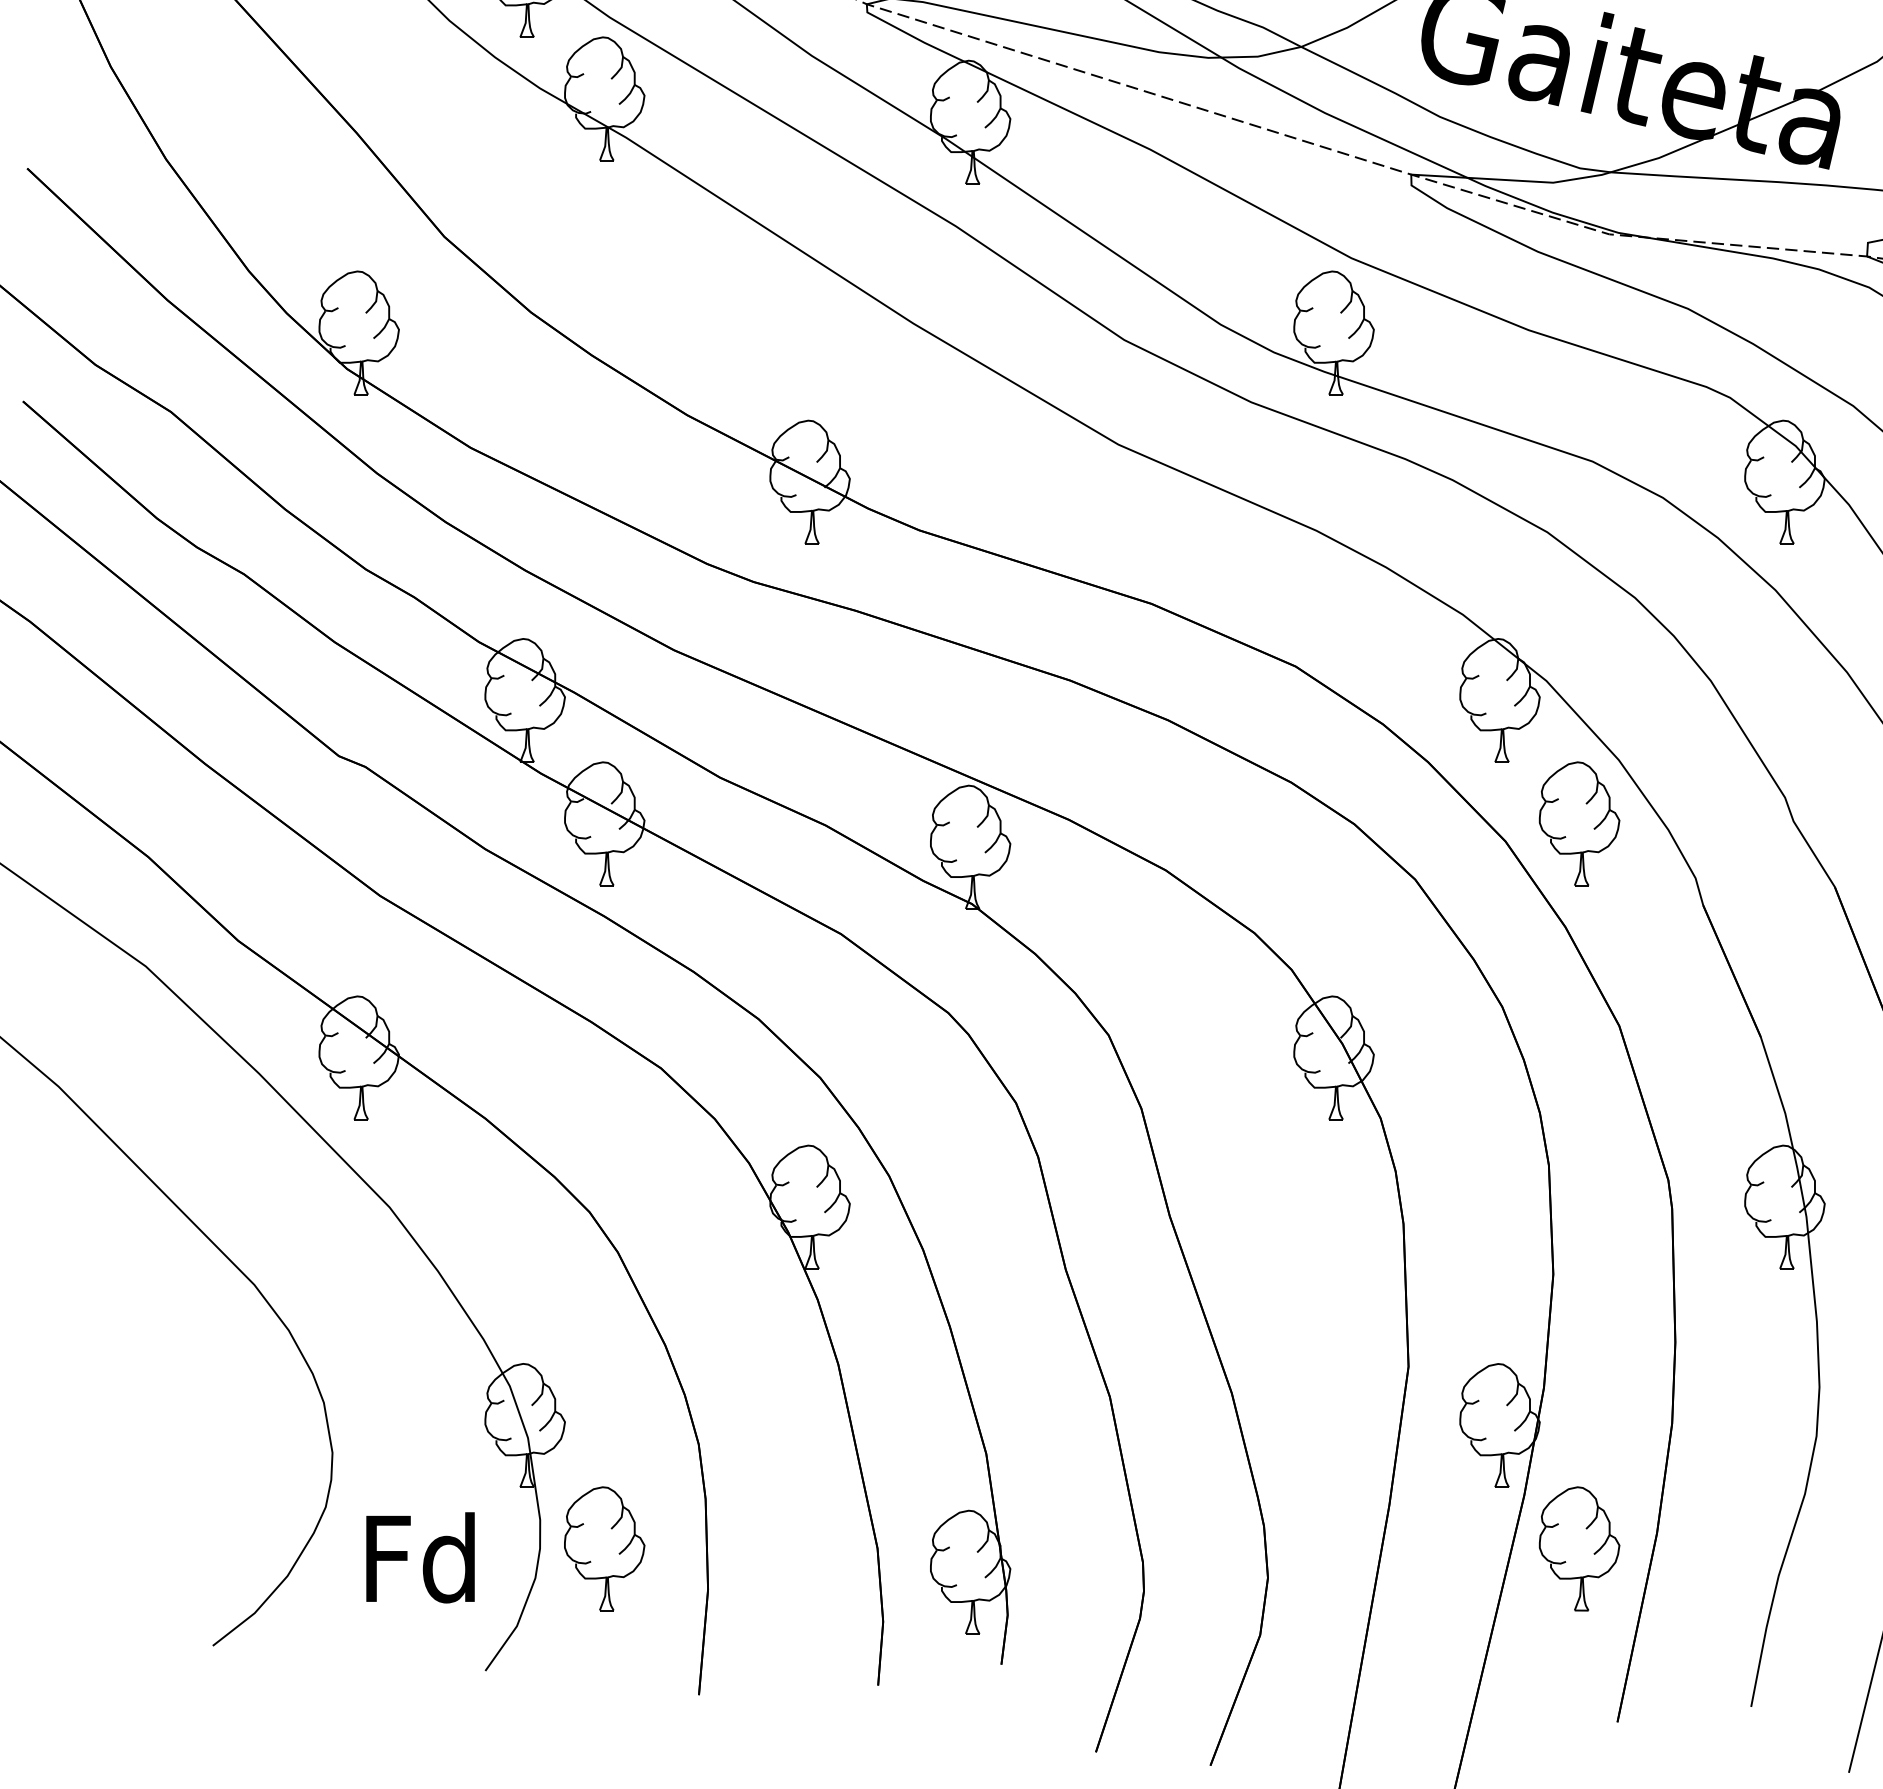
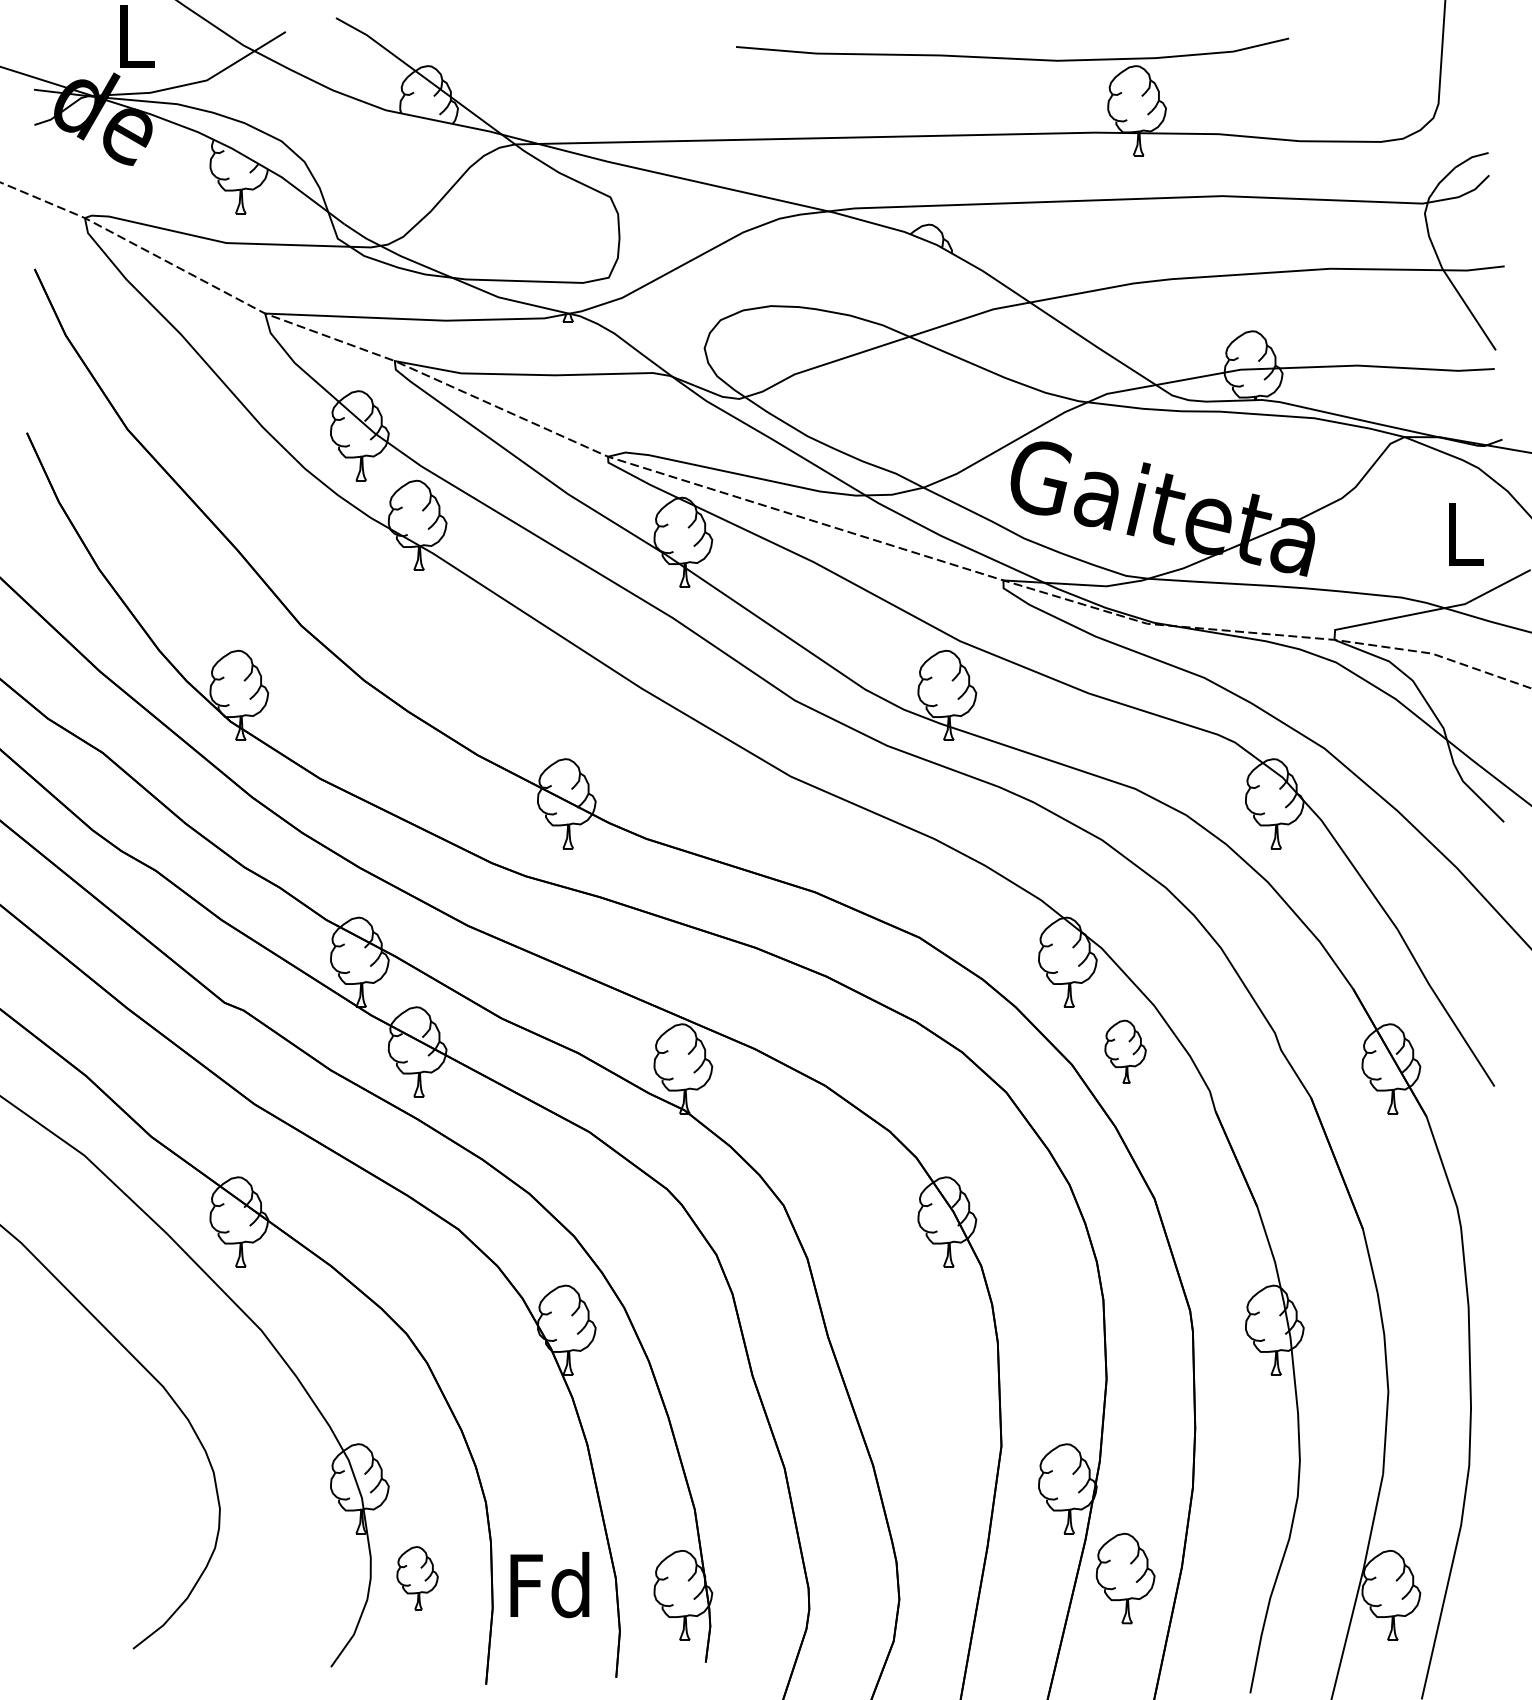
part: (1579, 823) -> (1125, 1051), size x0.7
part: (604, 1547) -> (417, 1577), size x0.7
text: (419, 1558) -> (549, 1585), moved

